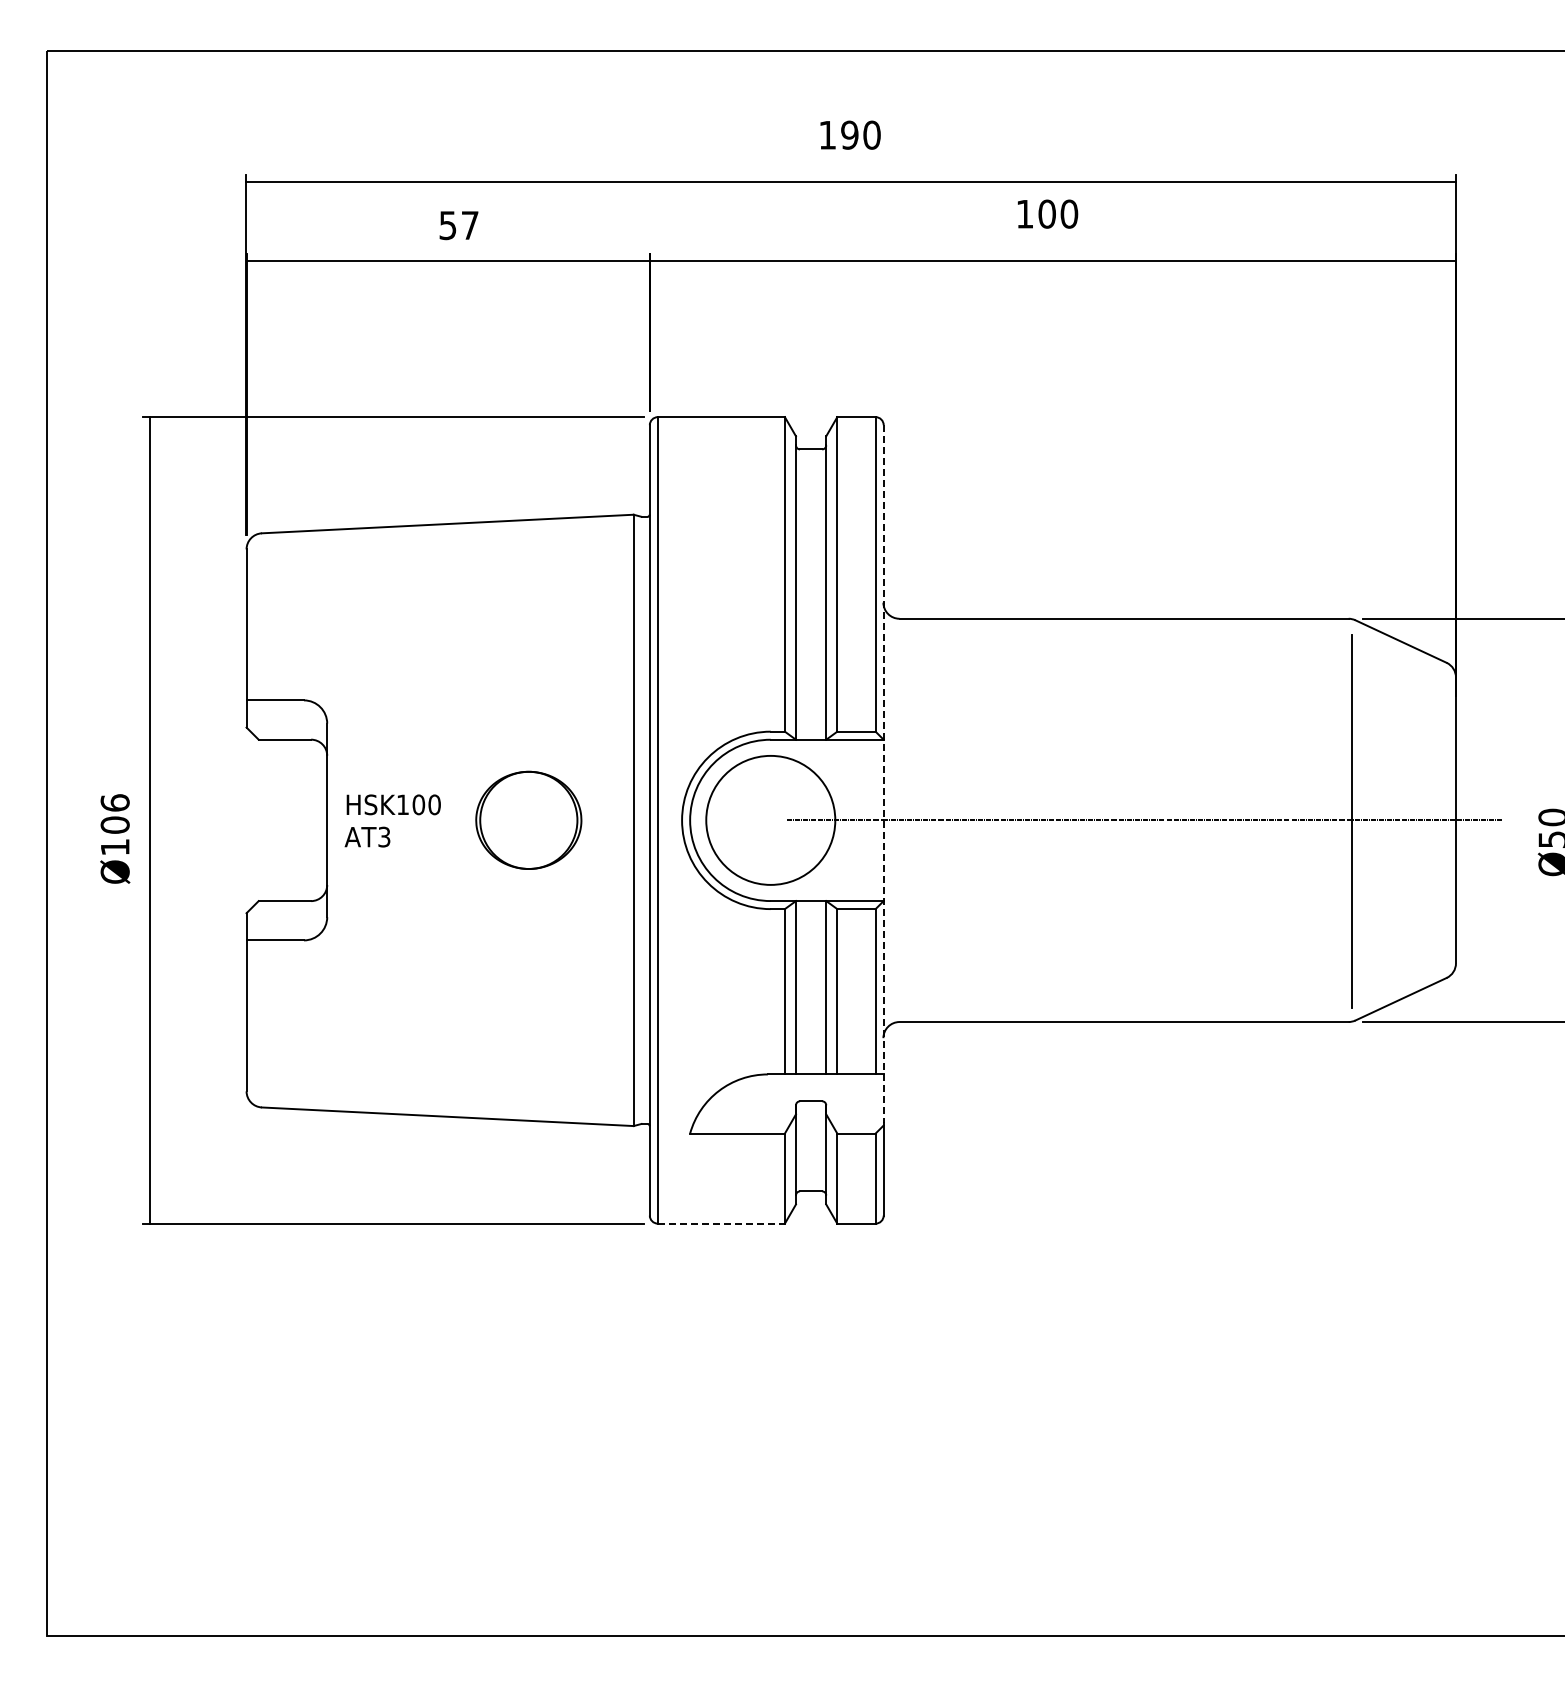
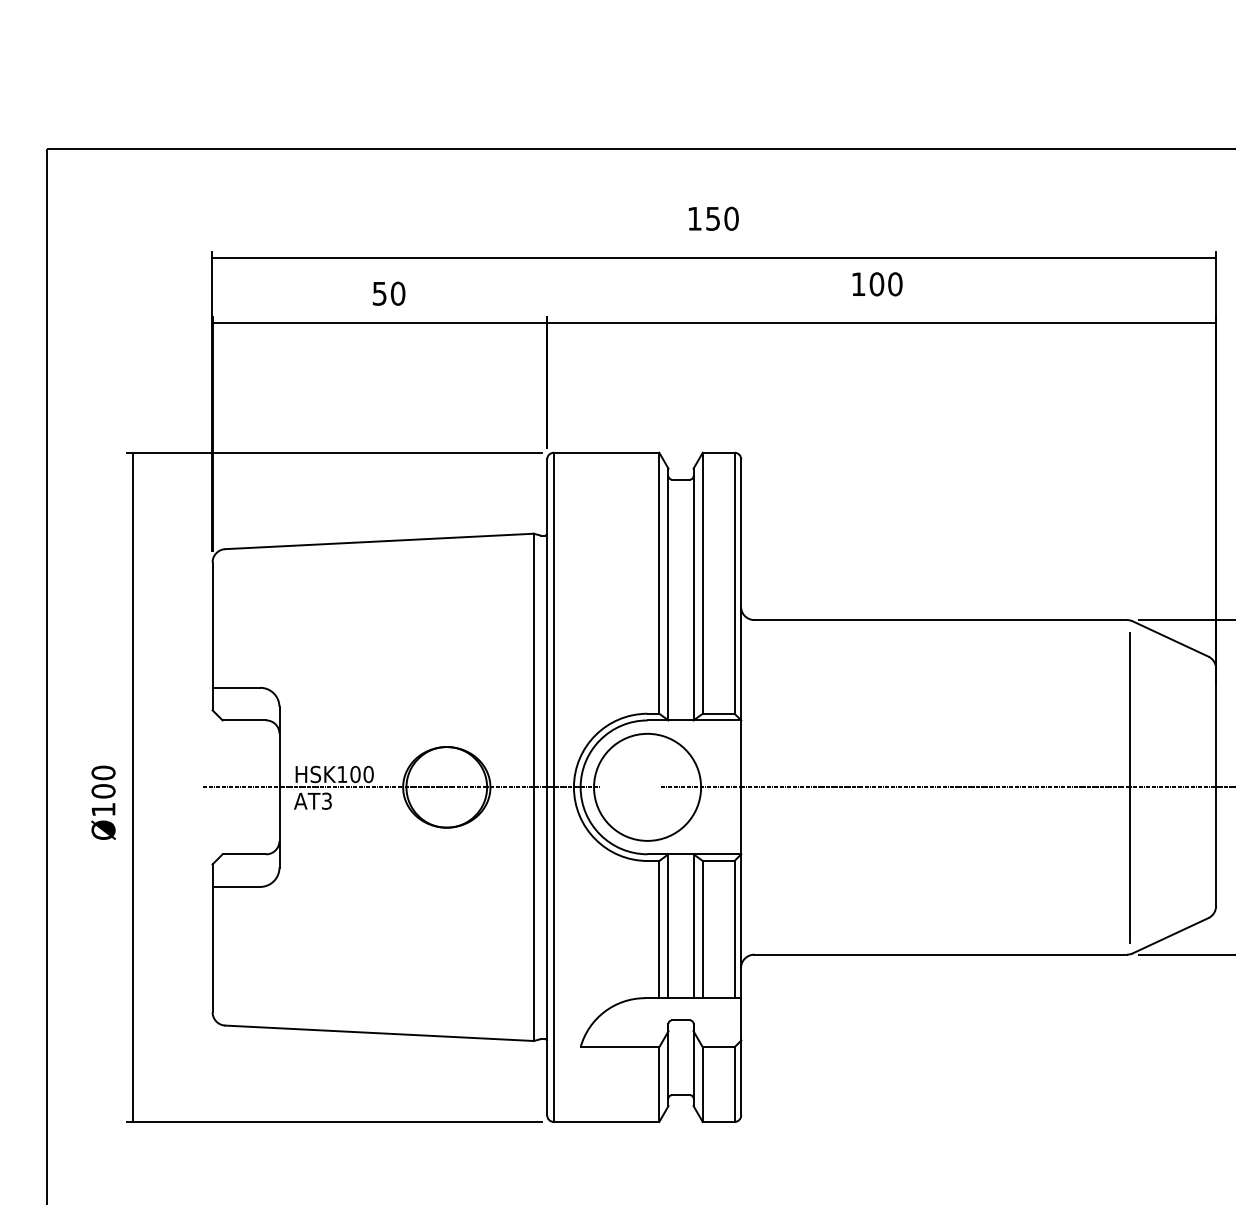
text: (849, 134) -> (712, 218), 190 -> 150
text: (469, 225) -> (397, 293), 57 -> 50
line: (883, 774) -> (741, 749), dashed -> solid
text: (114, 802) -> (102, 772), Ø106 -> Ø100
line: (473, 820) -> (400, 787), added
line: (721, 1223) -> (606, 1121), dashed -> solid

